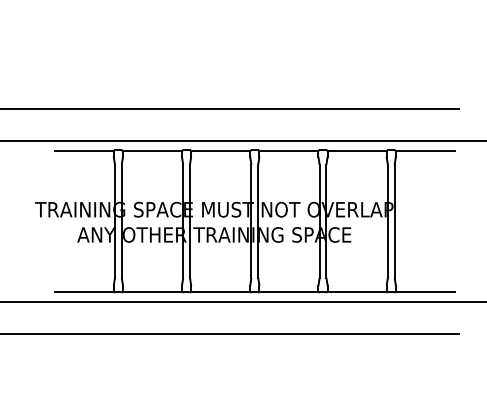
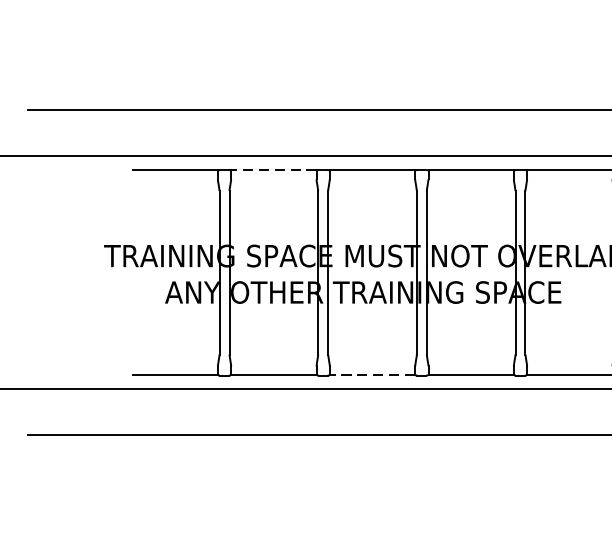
line: (152, 150) -> (273, 170), solid -> dashed
line: (220, 292) -> (372, 375), solid -> dashed

